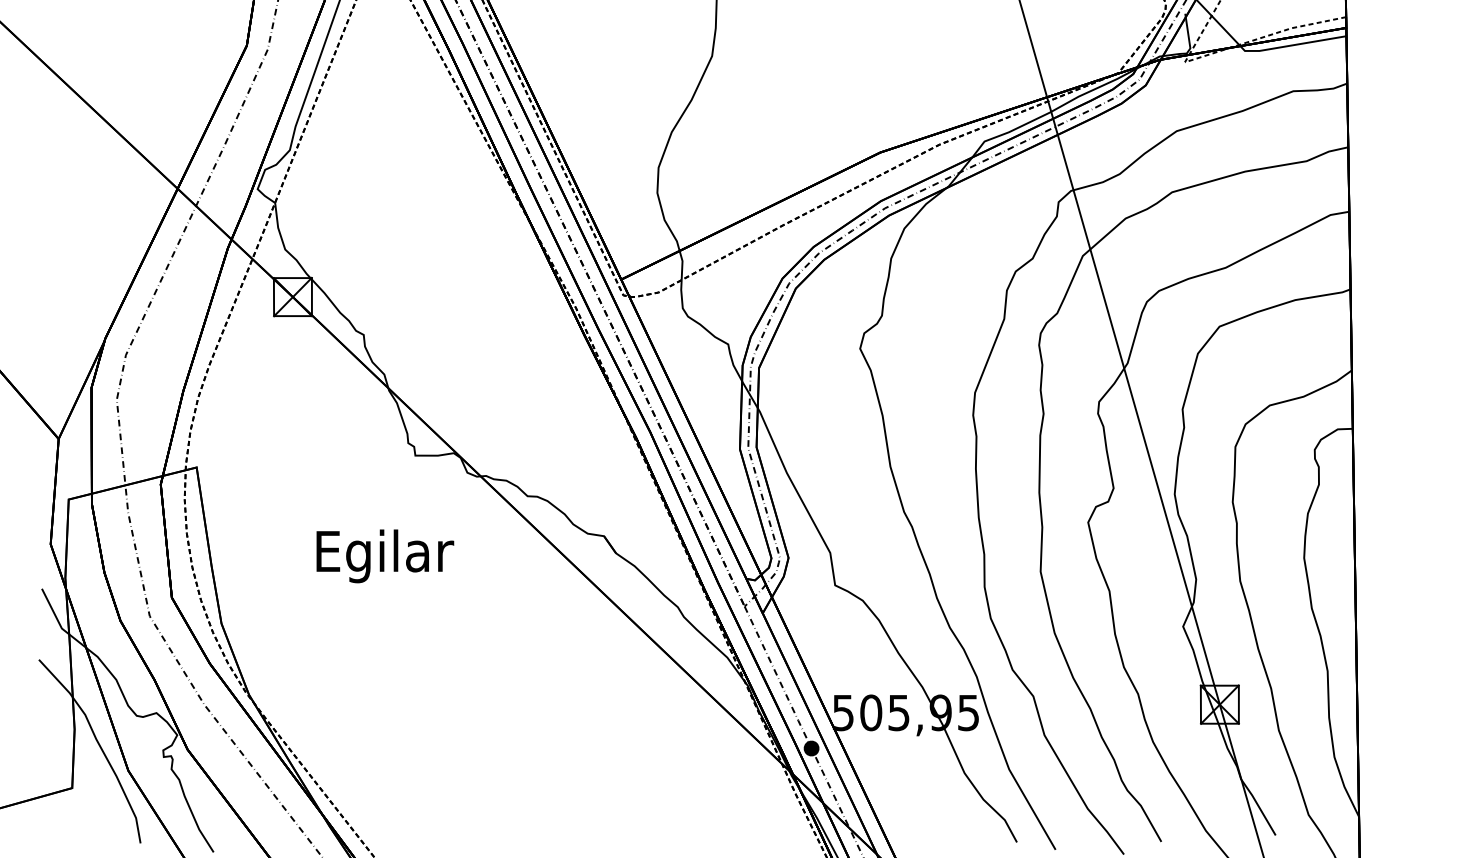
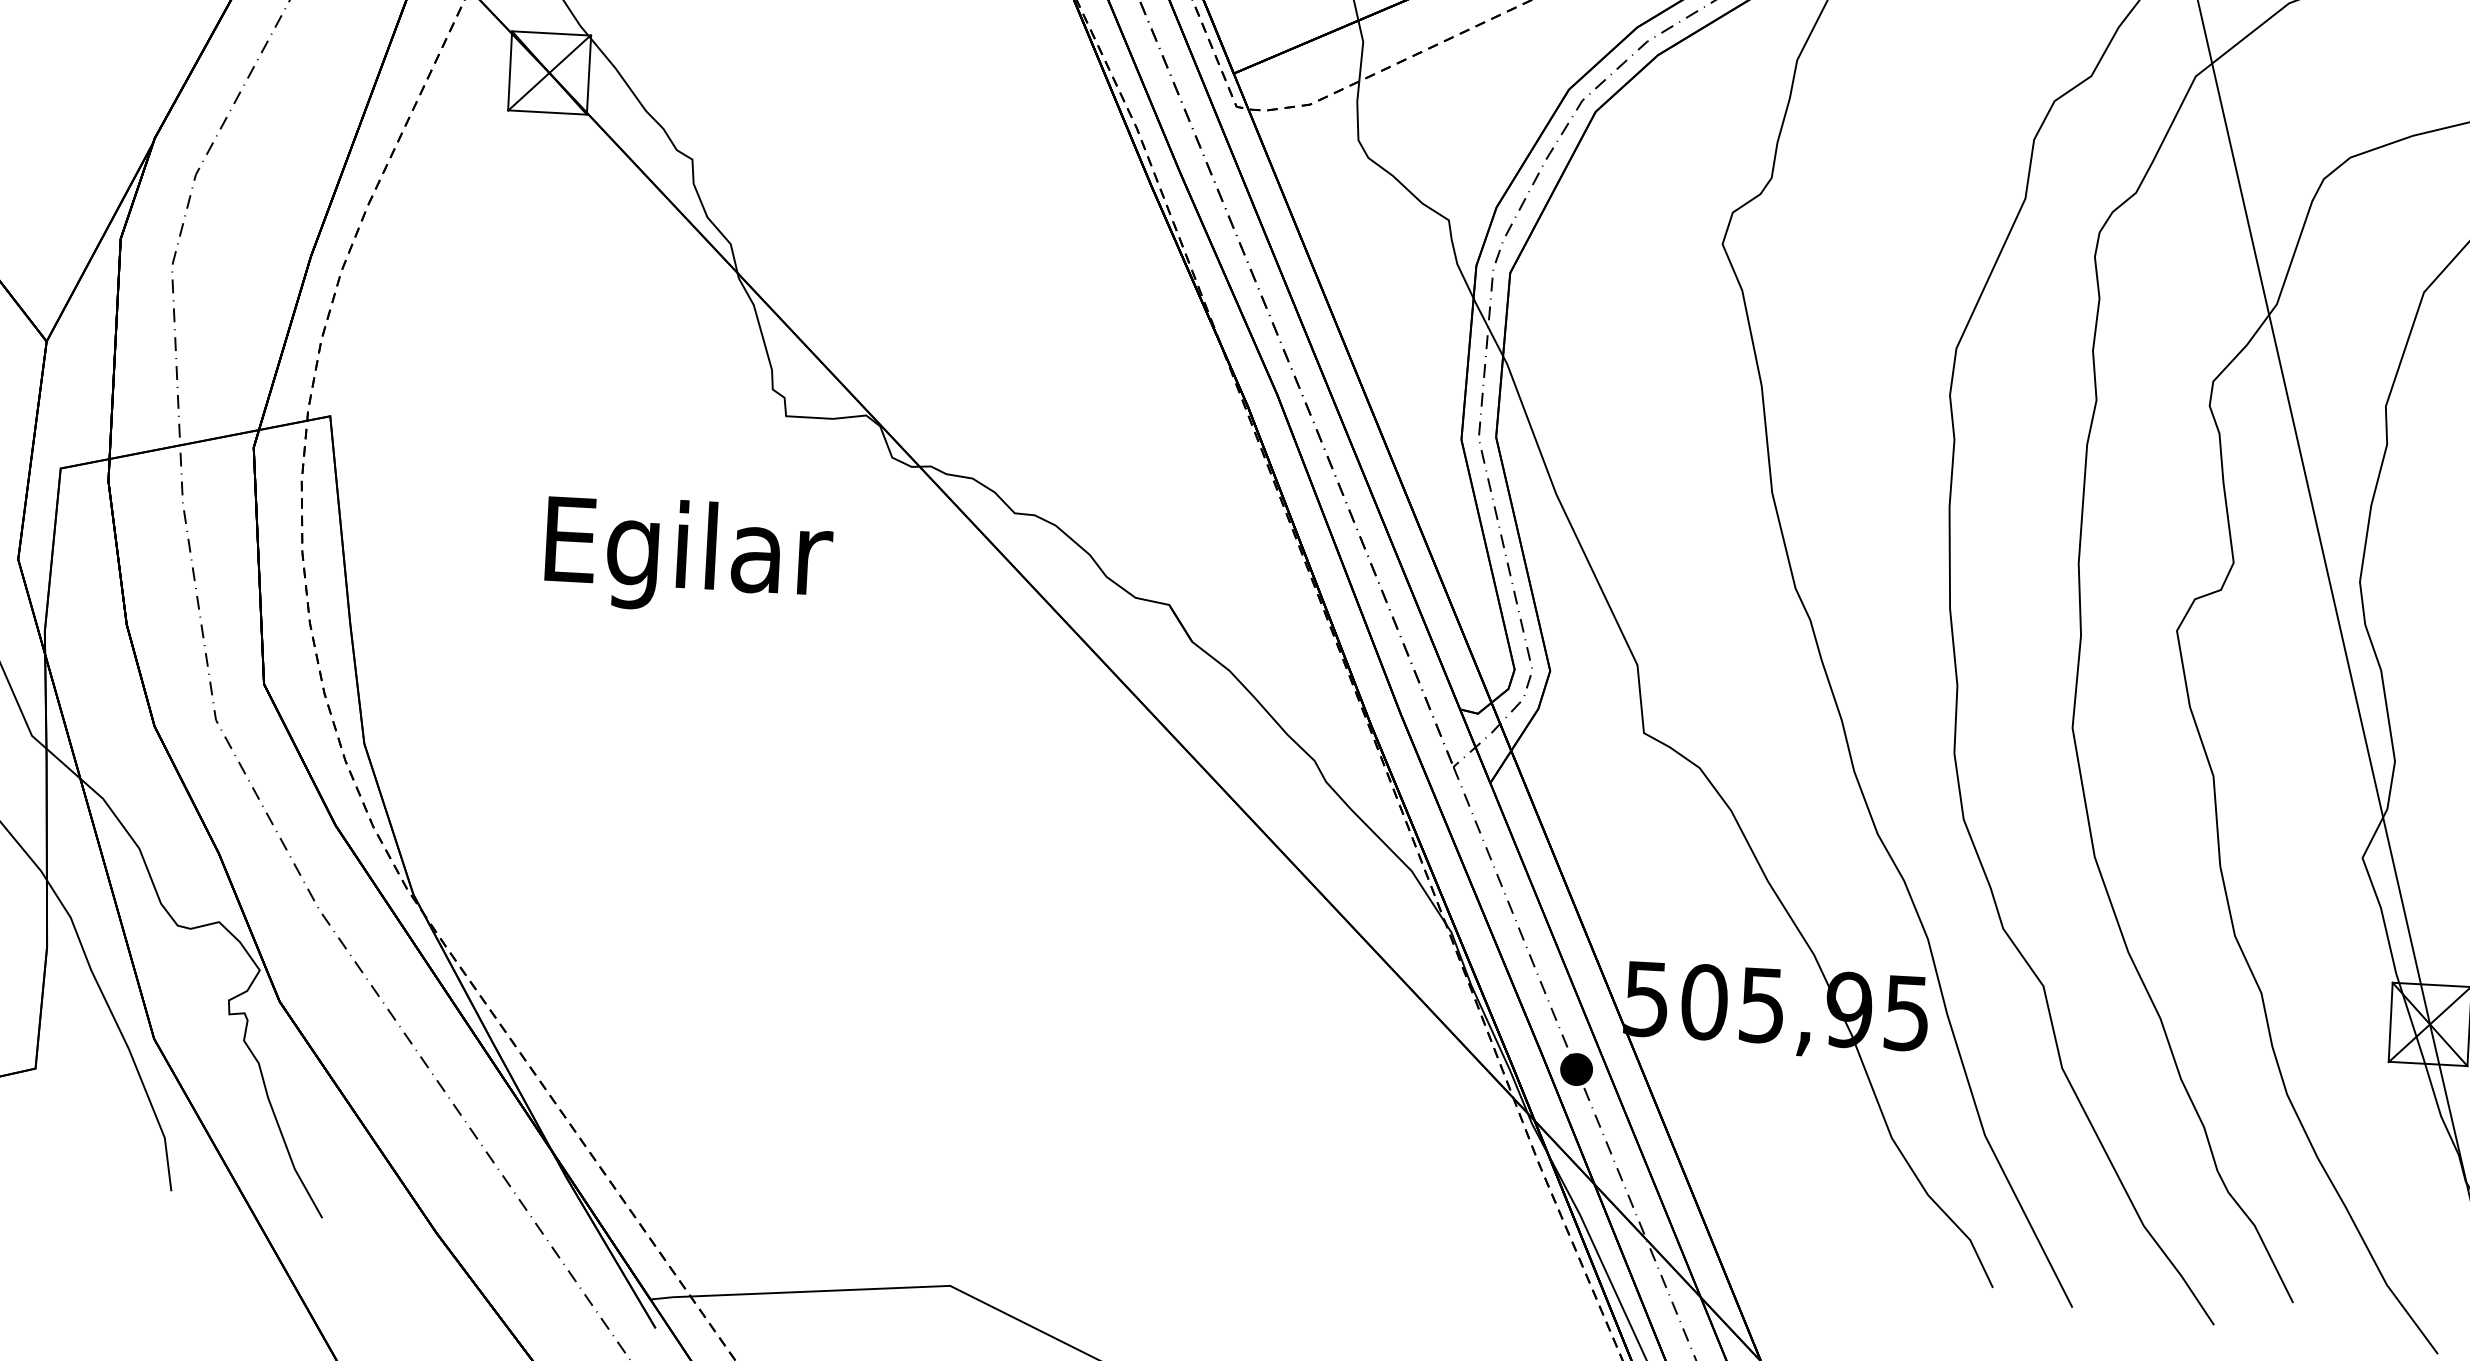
text: (385, 556) -> (689, 556), moved

